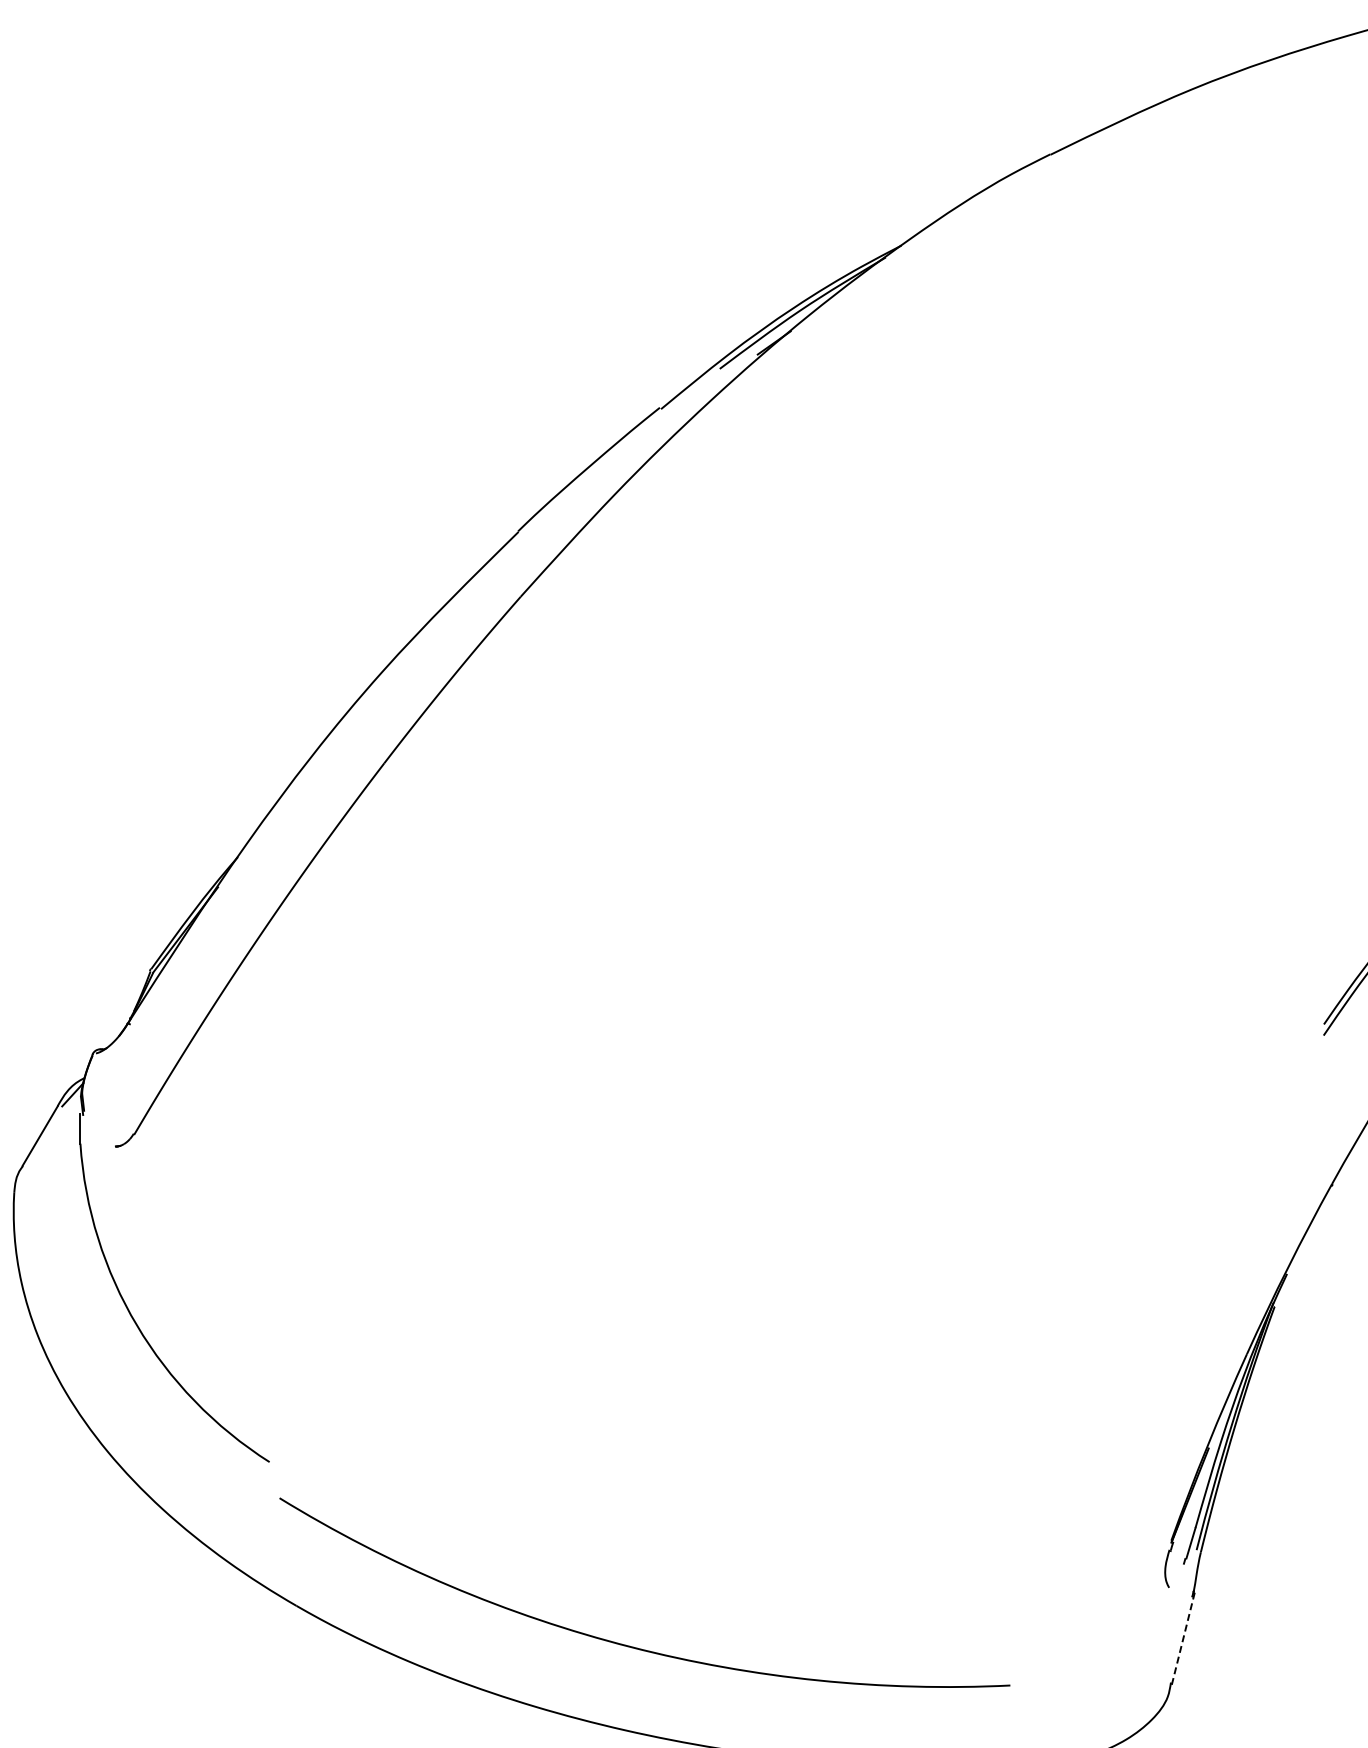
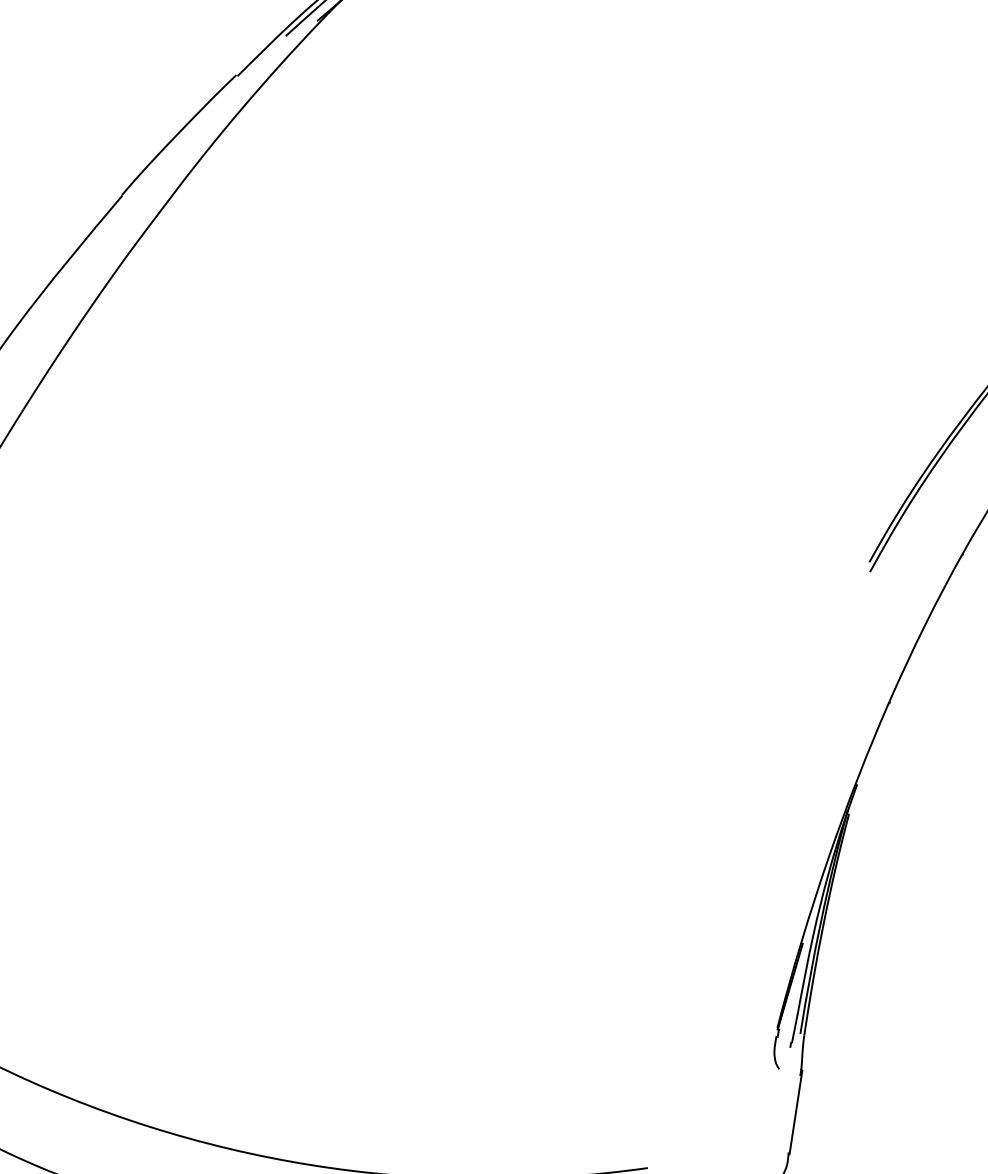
line: (1183, 1638) -> (796, 1112), dashed -> solid

